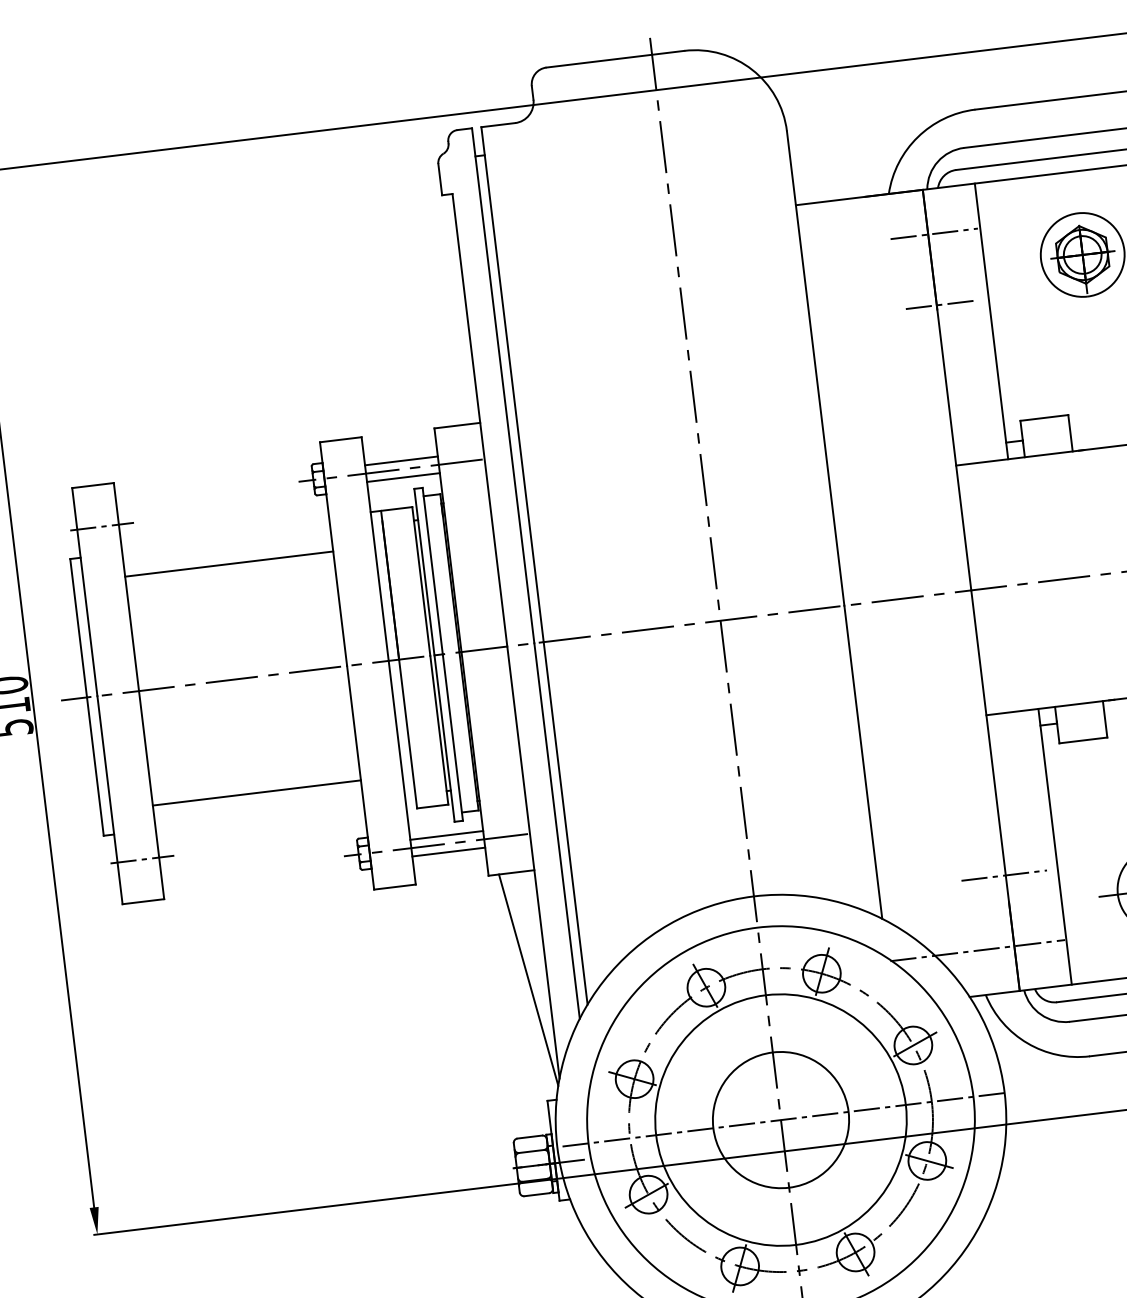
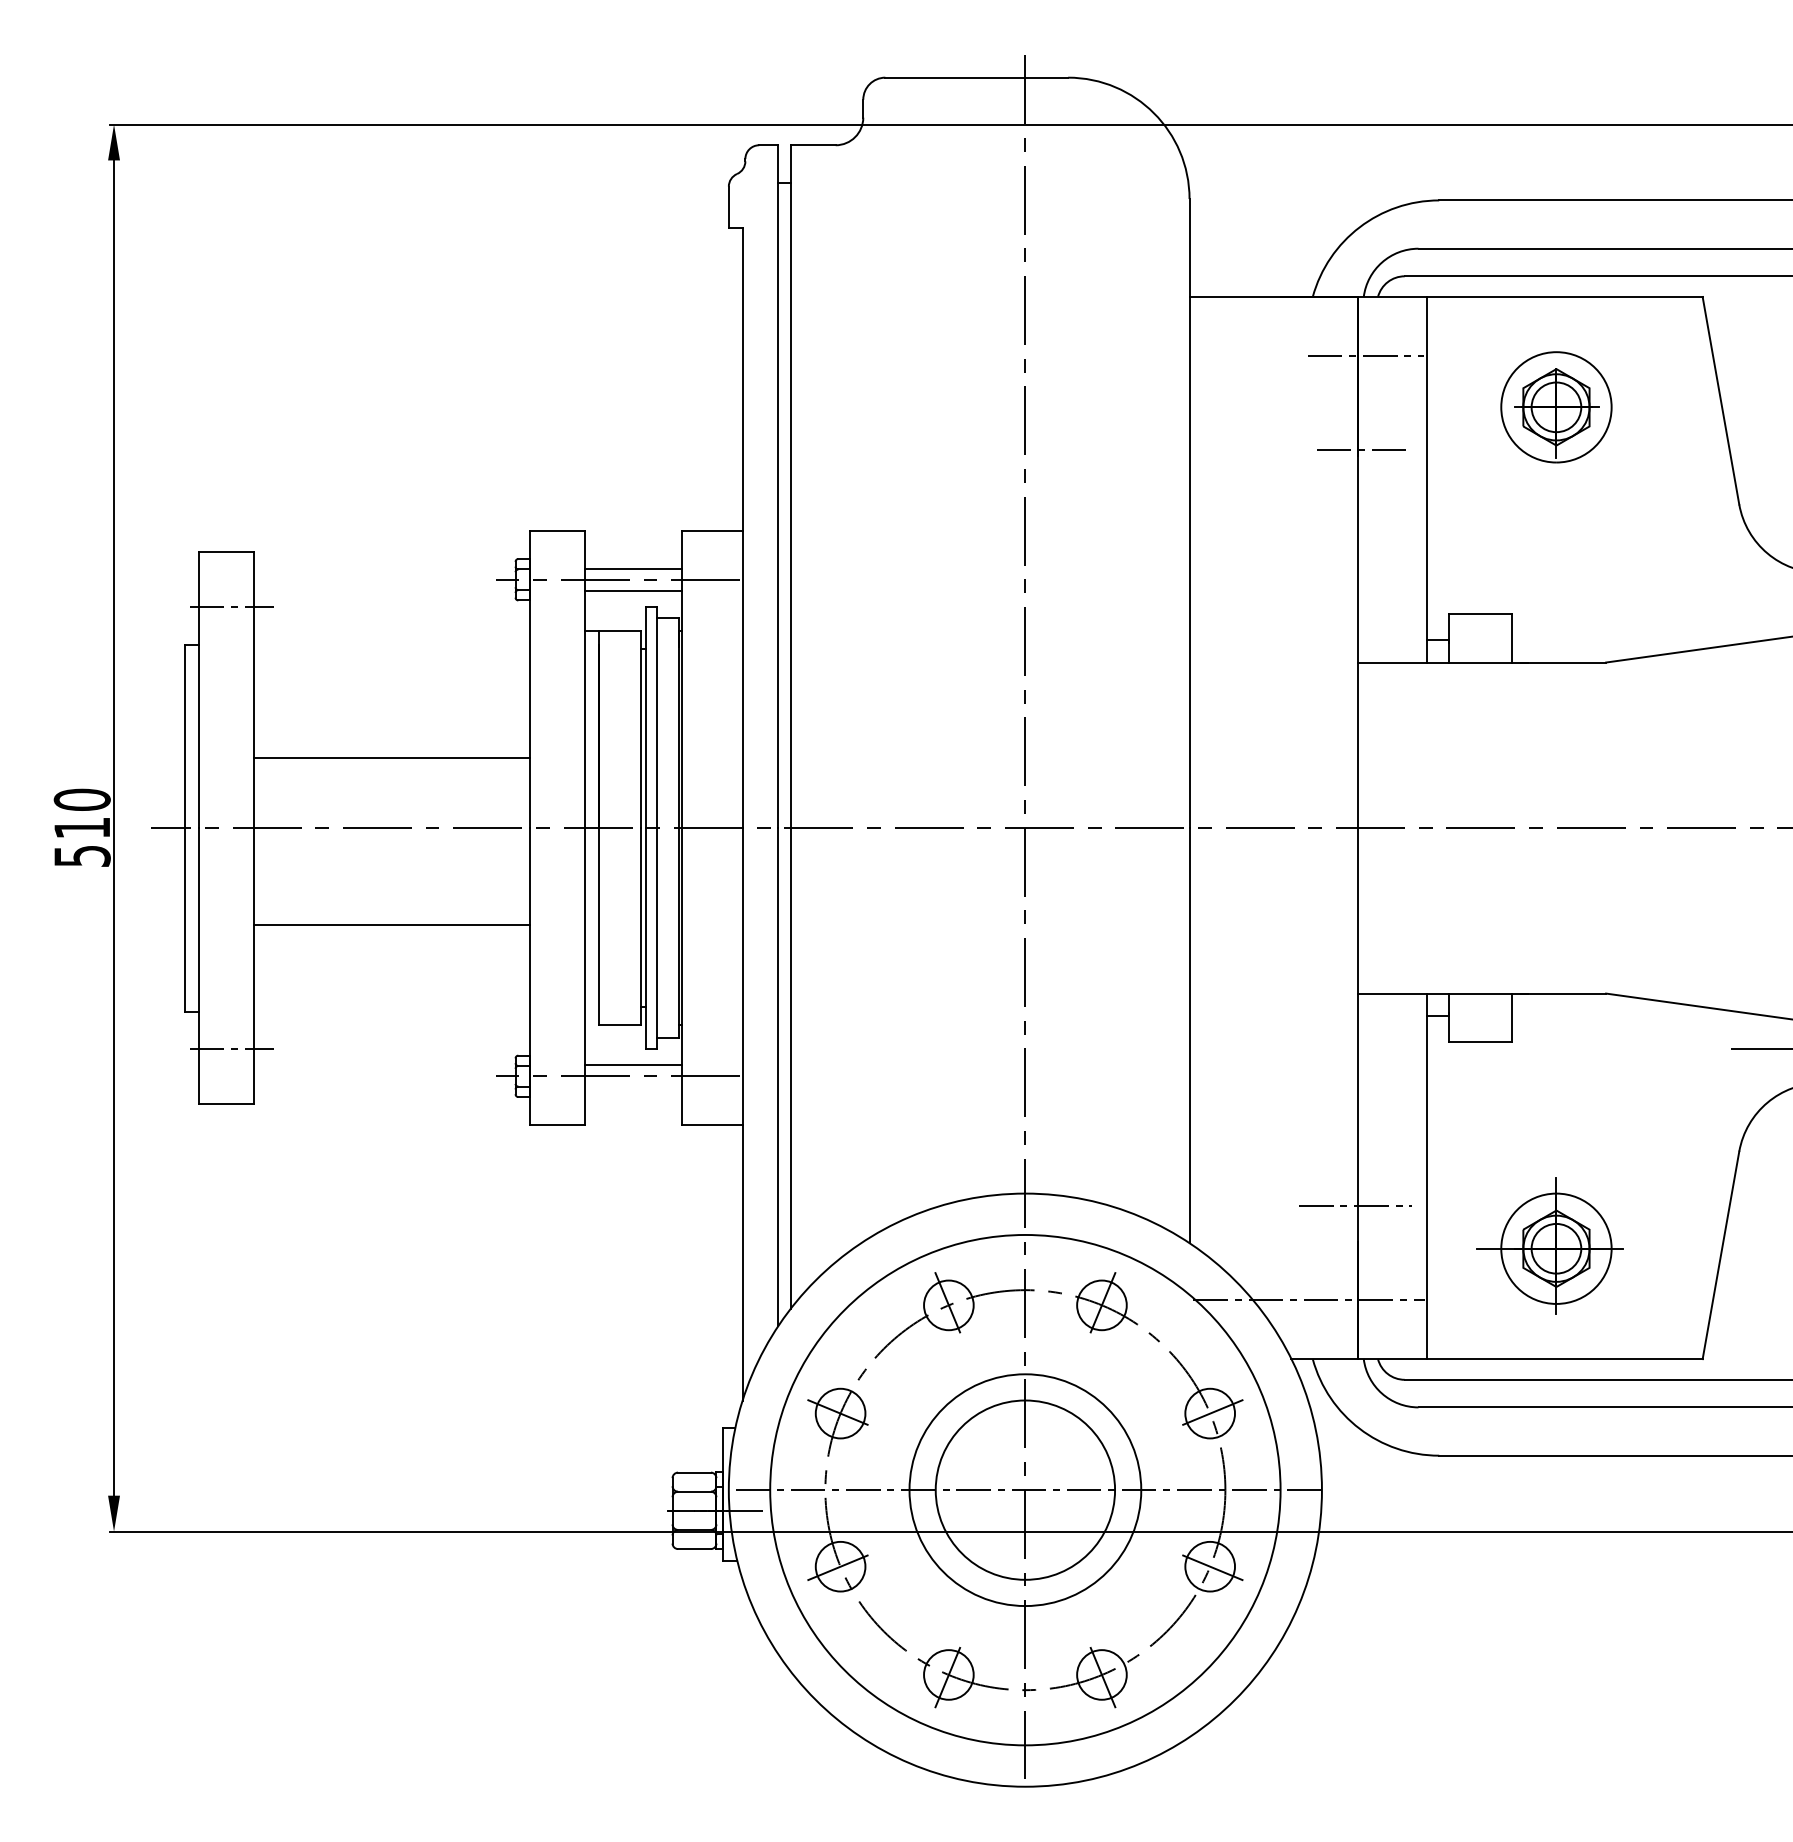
line: (229, 564) -> (392, 758), moved
line: (257, 792) -> (392, 924), moved
line: (448, 852) -> (633, 1087), removed
line: (528, 980) -> (717, 1267), removed
circle: (780, 1119) -> (1024, 1489), size x0.7

